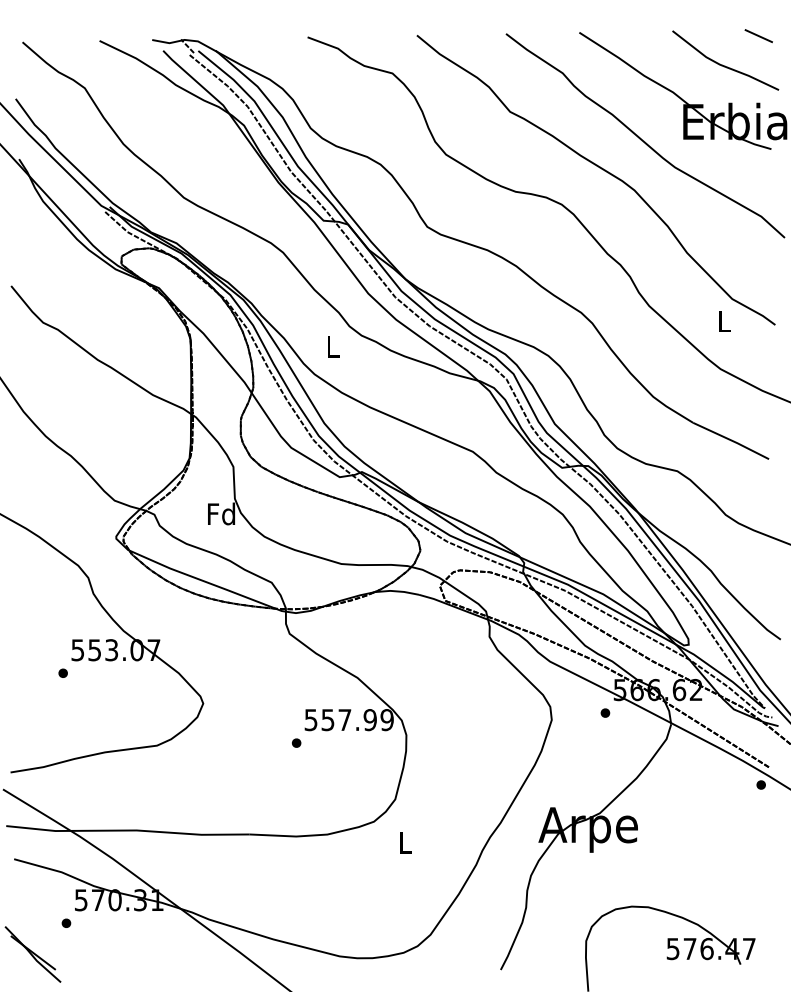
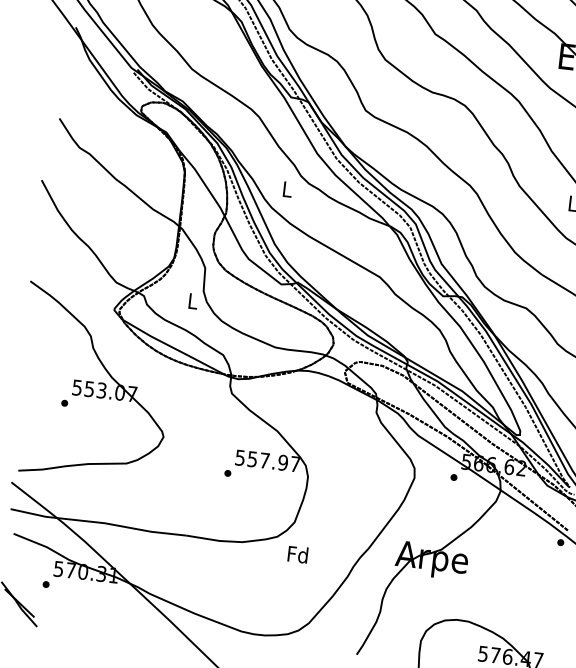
text: (221, 513) -> (192, 300), Fd -> L
text: (386, 720) -> (294, 464), 557.99 -> 557.97
text: (404, 842) -> (297, 554), L -> Fd

